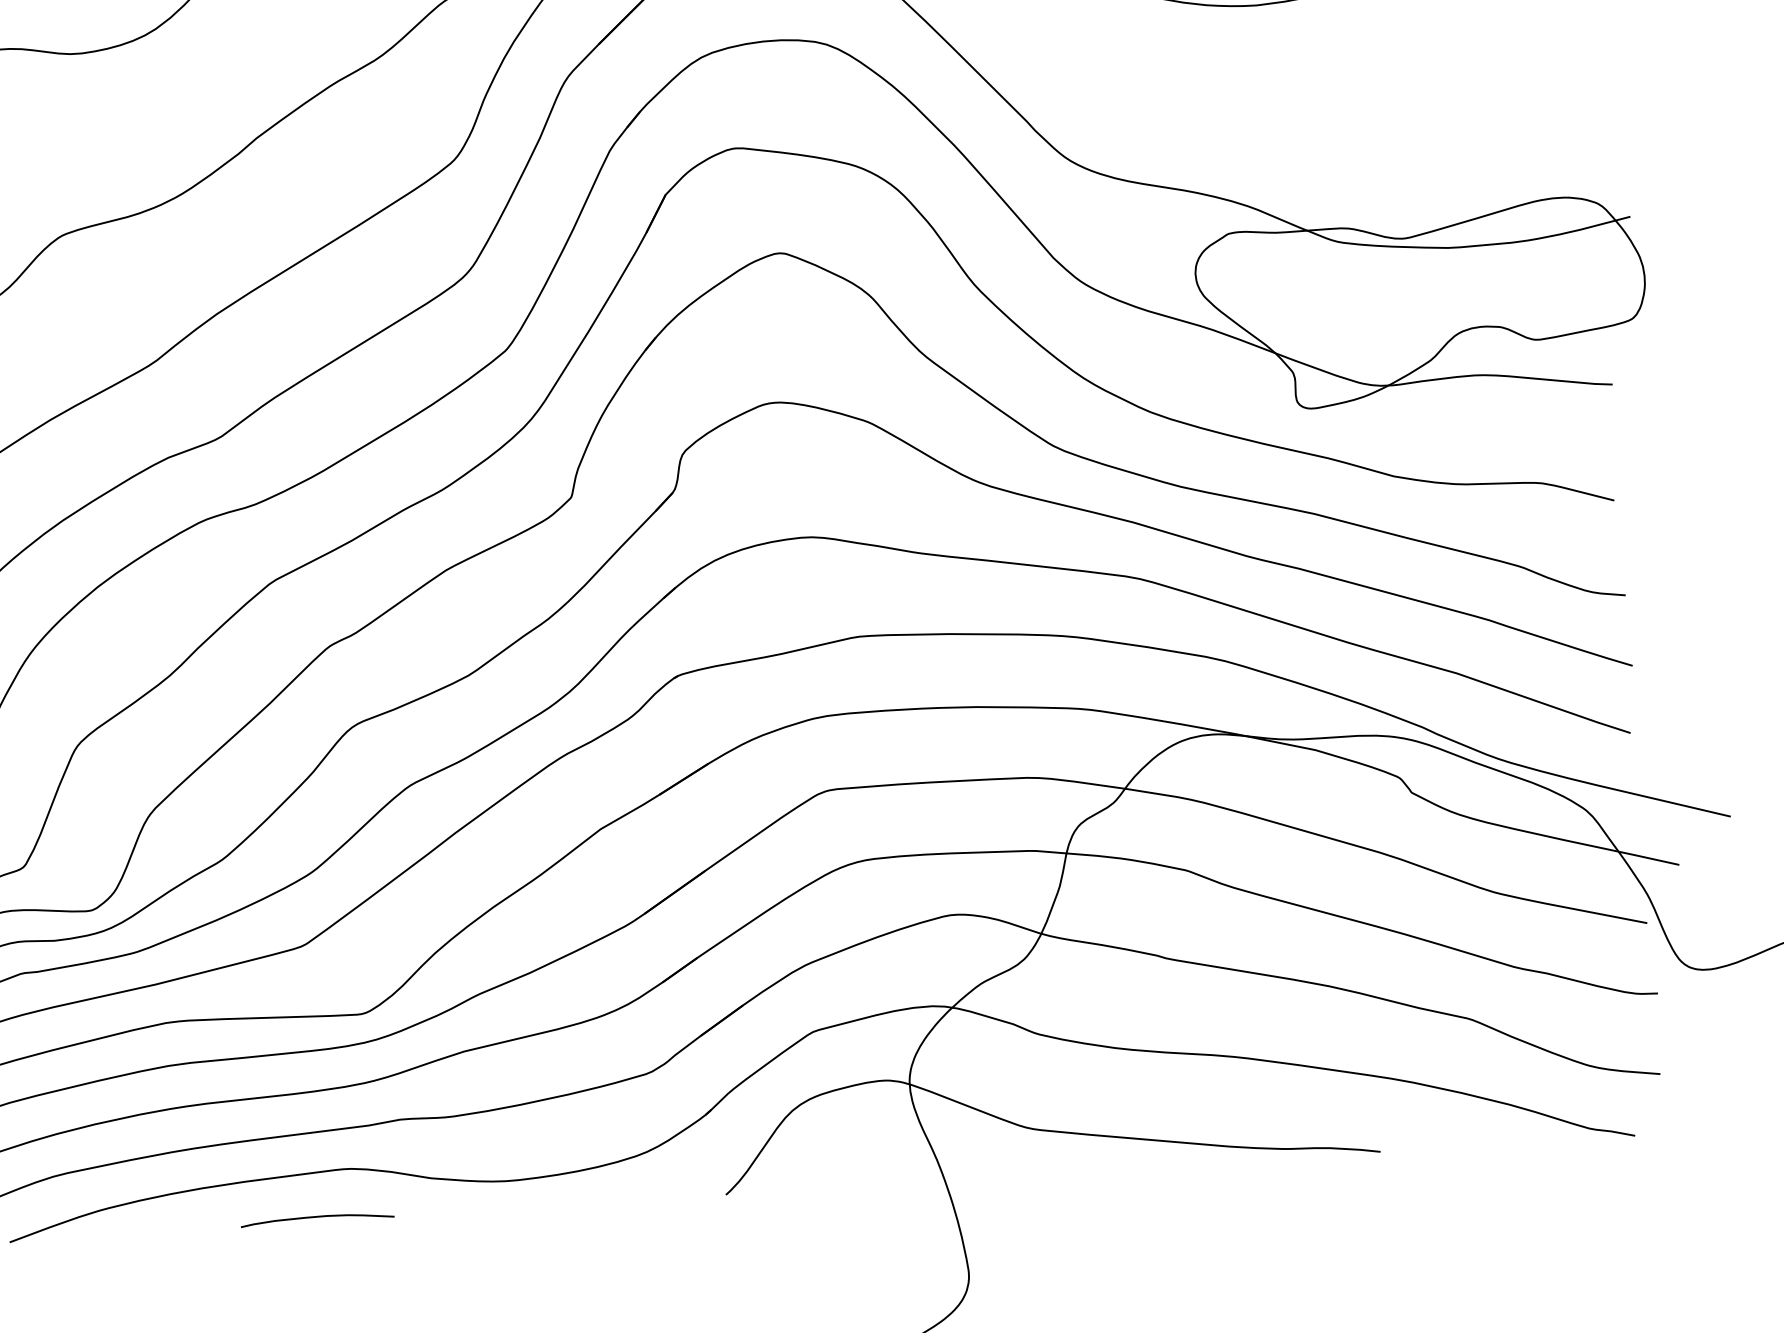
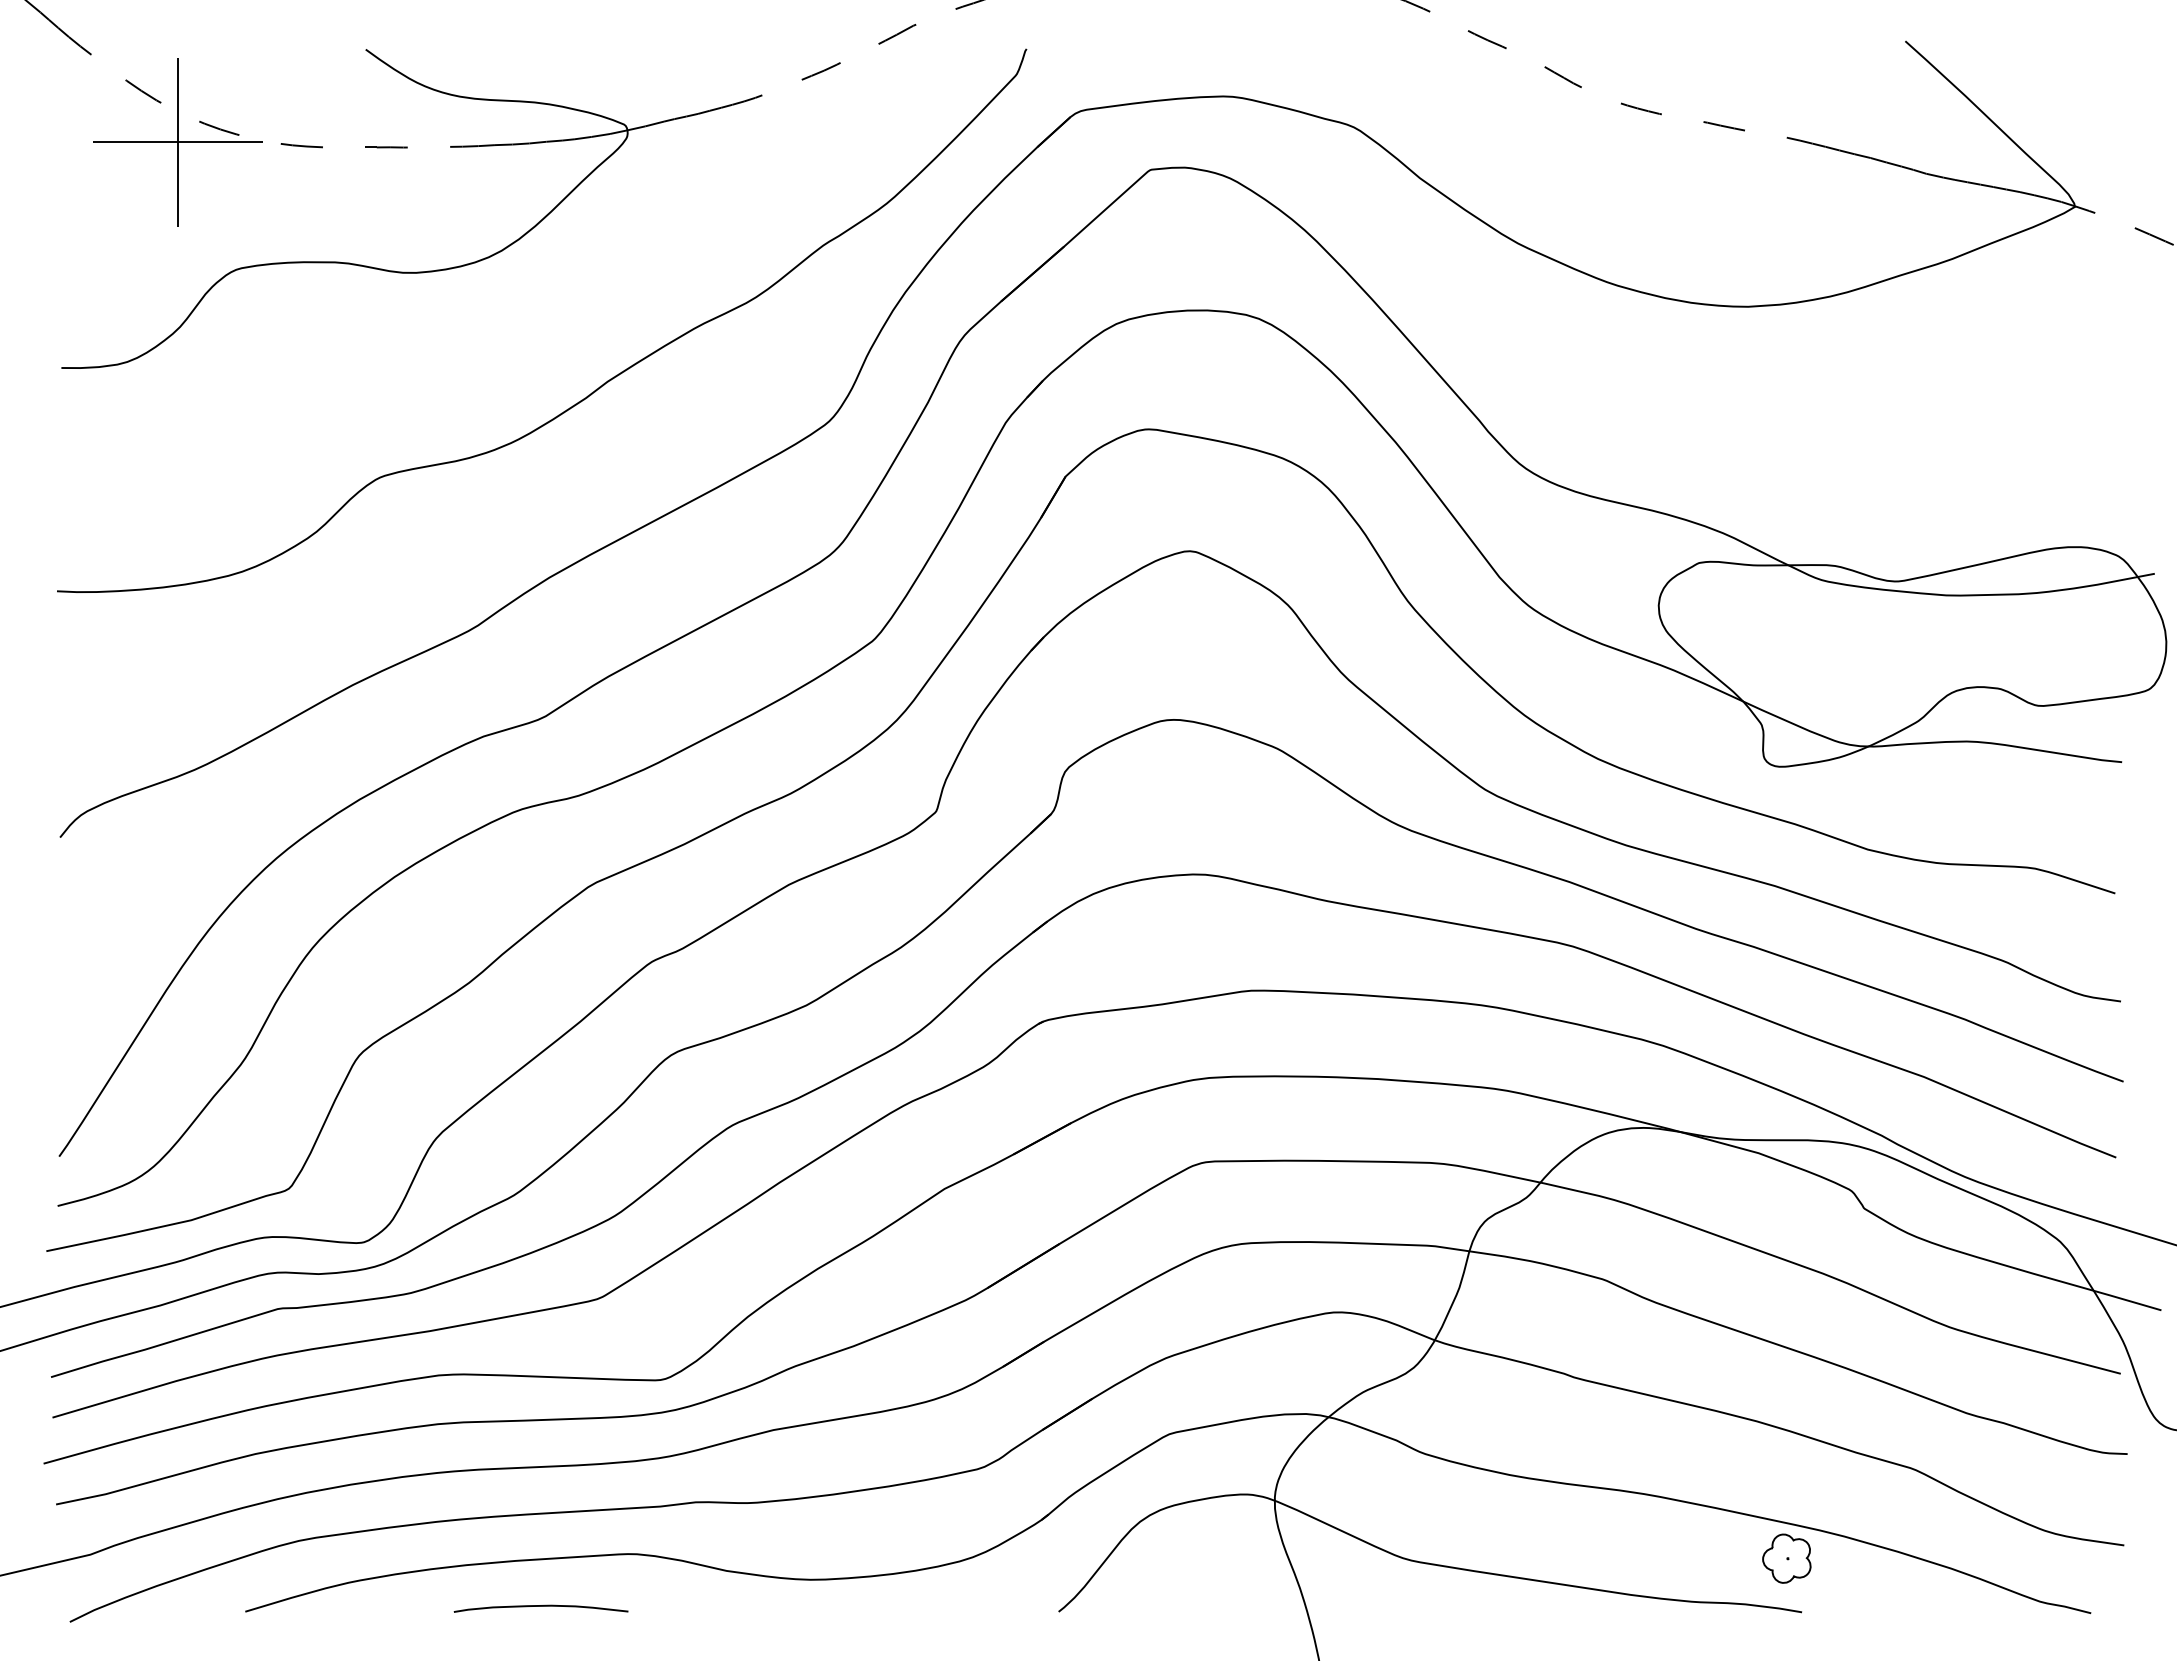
part: (1363, 1105) -> (1786, 1558), added
curve: (316, 1217) -> (540, 1606), moved

